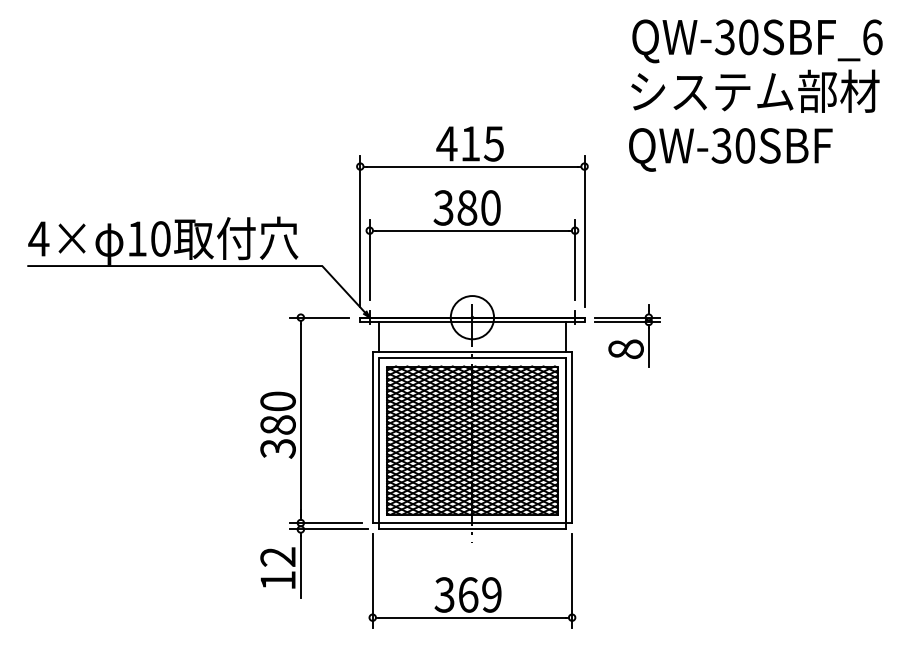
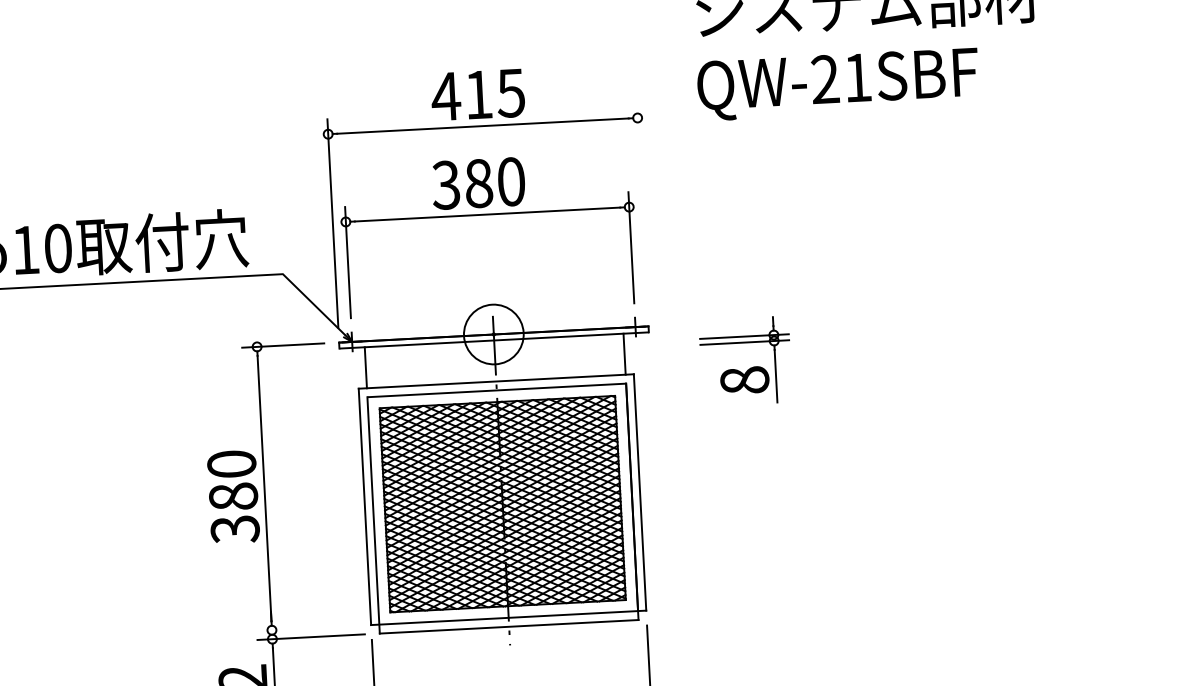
text: (733, 145) -> (841, 78), QW-30SBF -> QW-21SBF
line: (584, 230) -> (642, 206), removed
part: (627, 335) -> (745, 361), moved
line: (325, 523) -> (306, 629), removed

